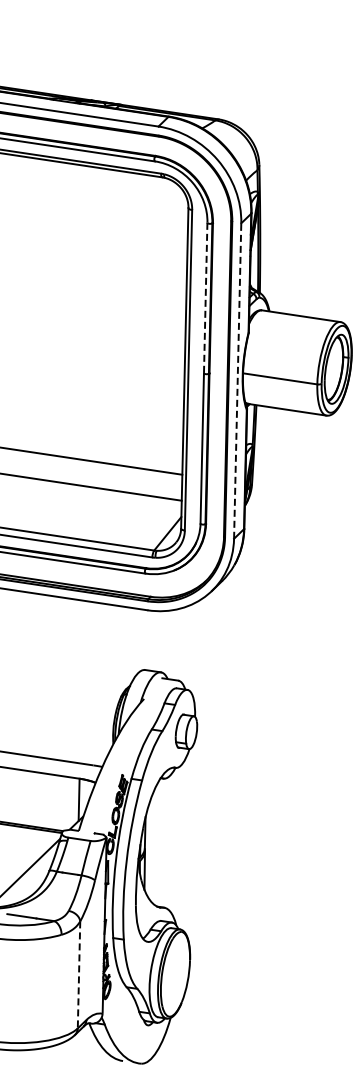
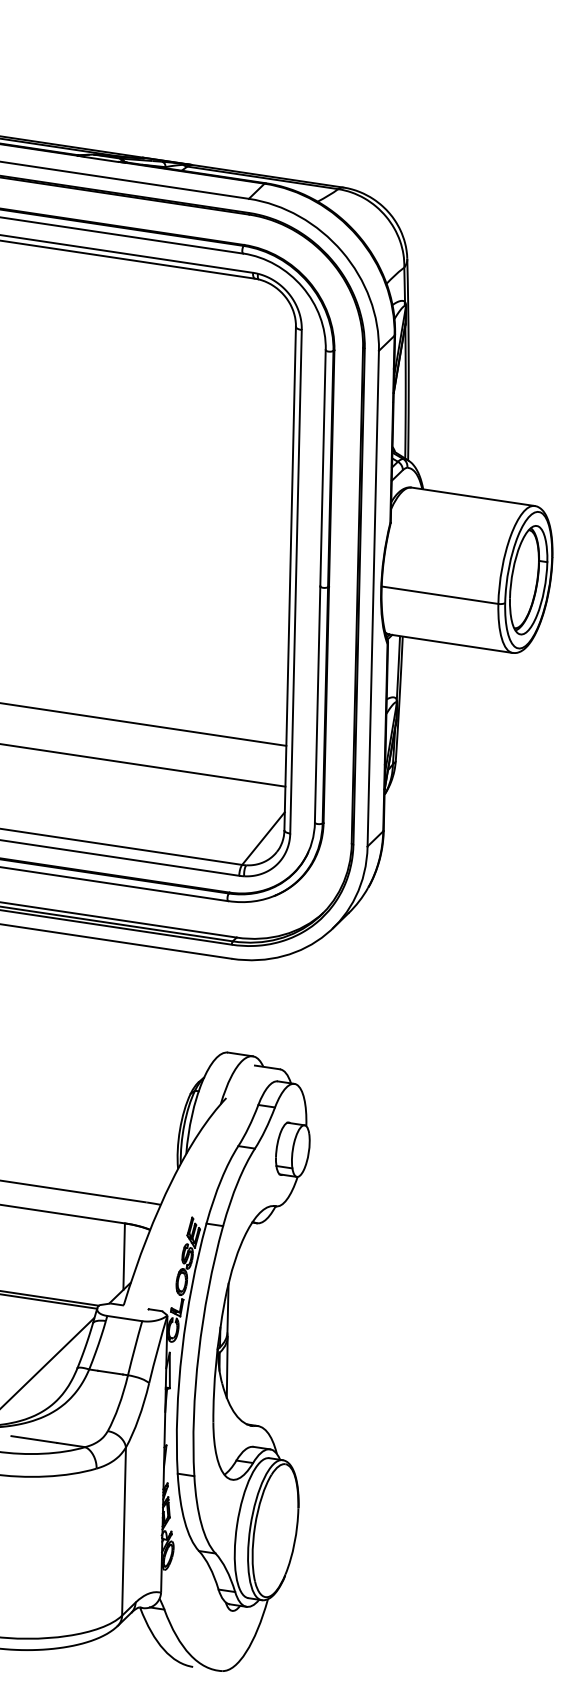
line: (205, 298) -> (322, 468), dashed -> solid
line: (237, 381) -> (372, 599), dashed -> solid
line: (79, 974) -> (124, 1530), dashed -> solid

